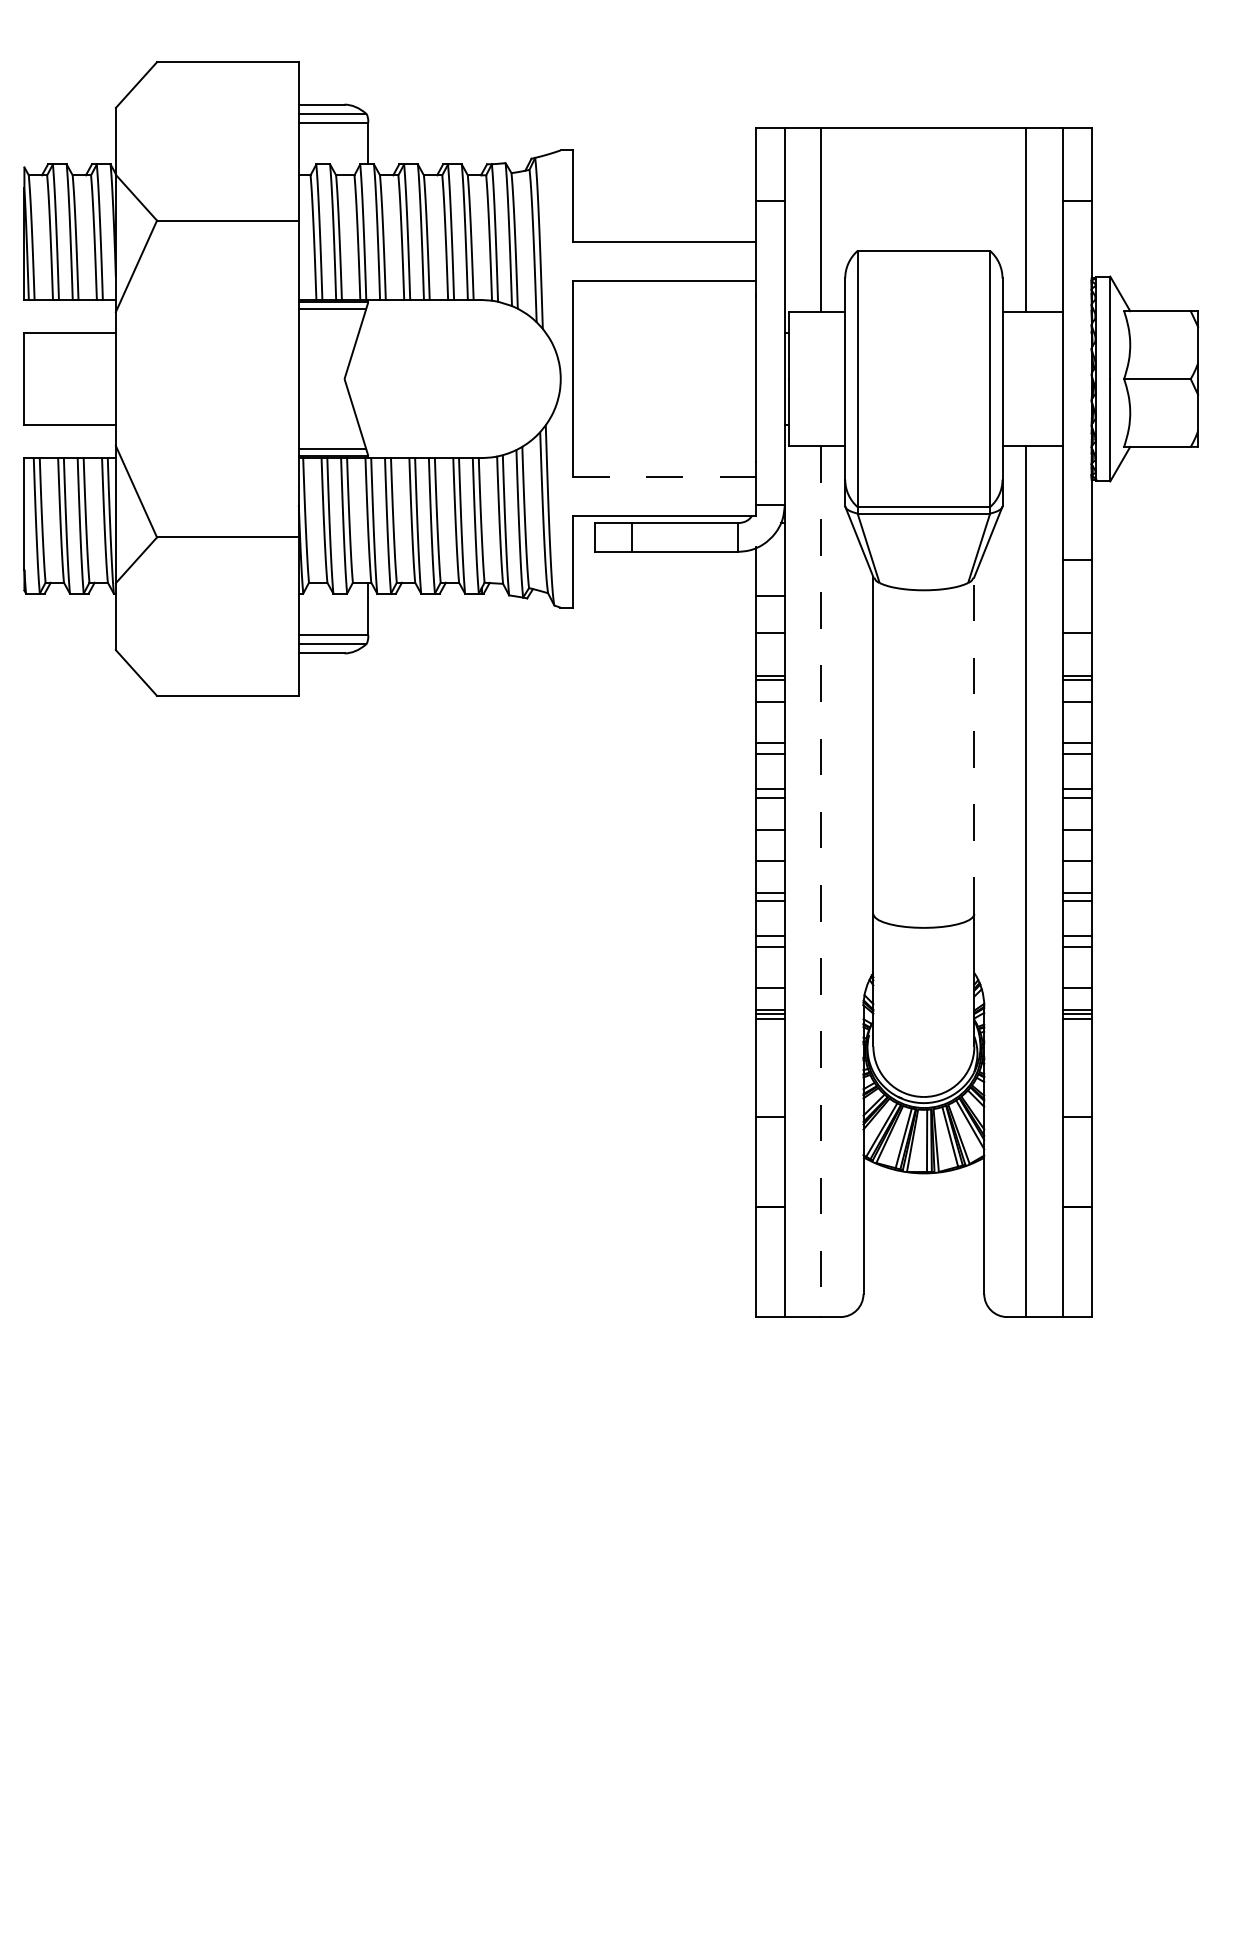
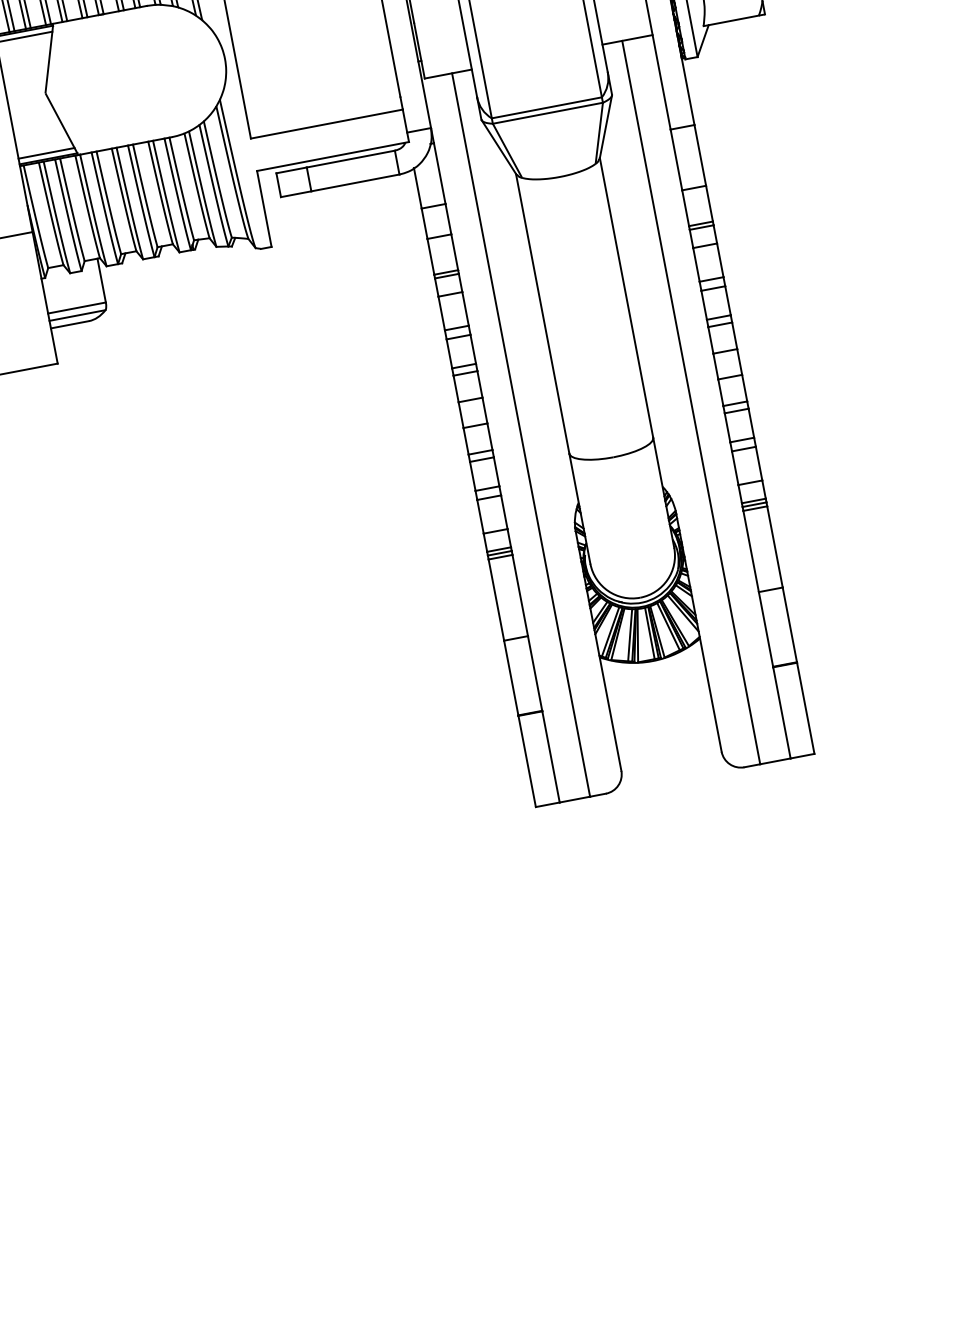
line: (664, 477) -> (326, 124), dashed -> solid
line: (974, 745) -> (626, 297), dashed -> solid
line: (821, 881) -> (521, 434), dashed -> solid

